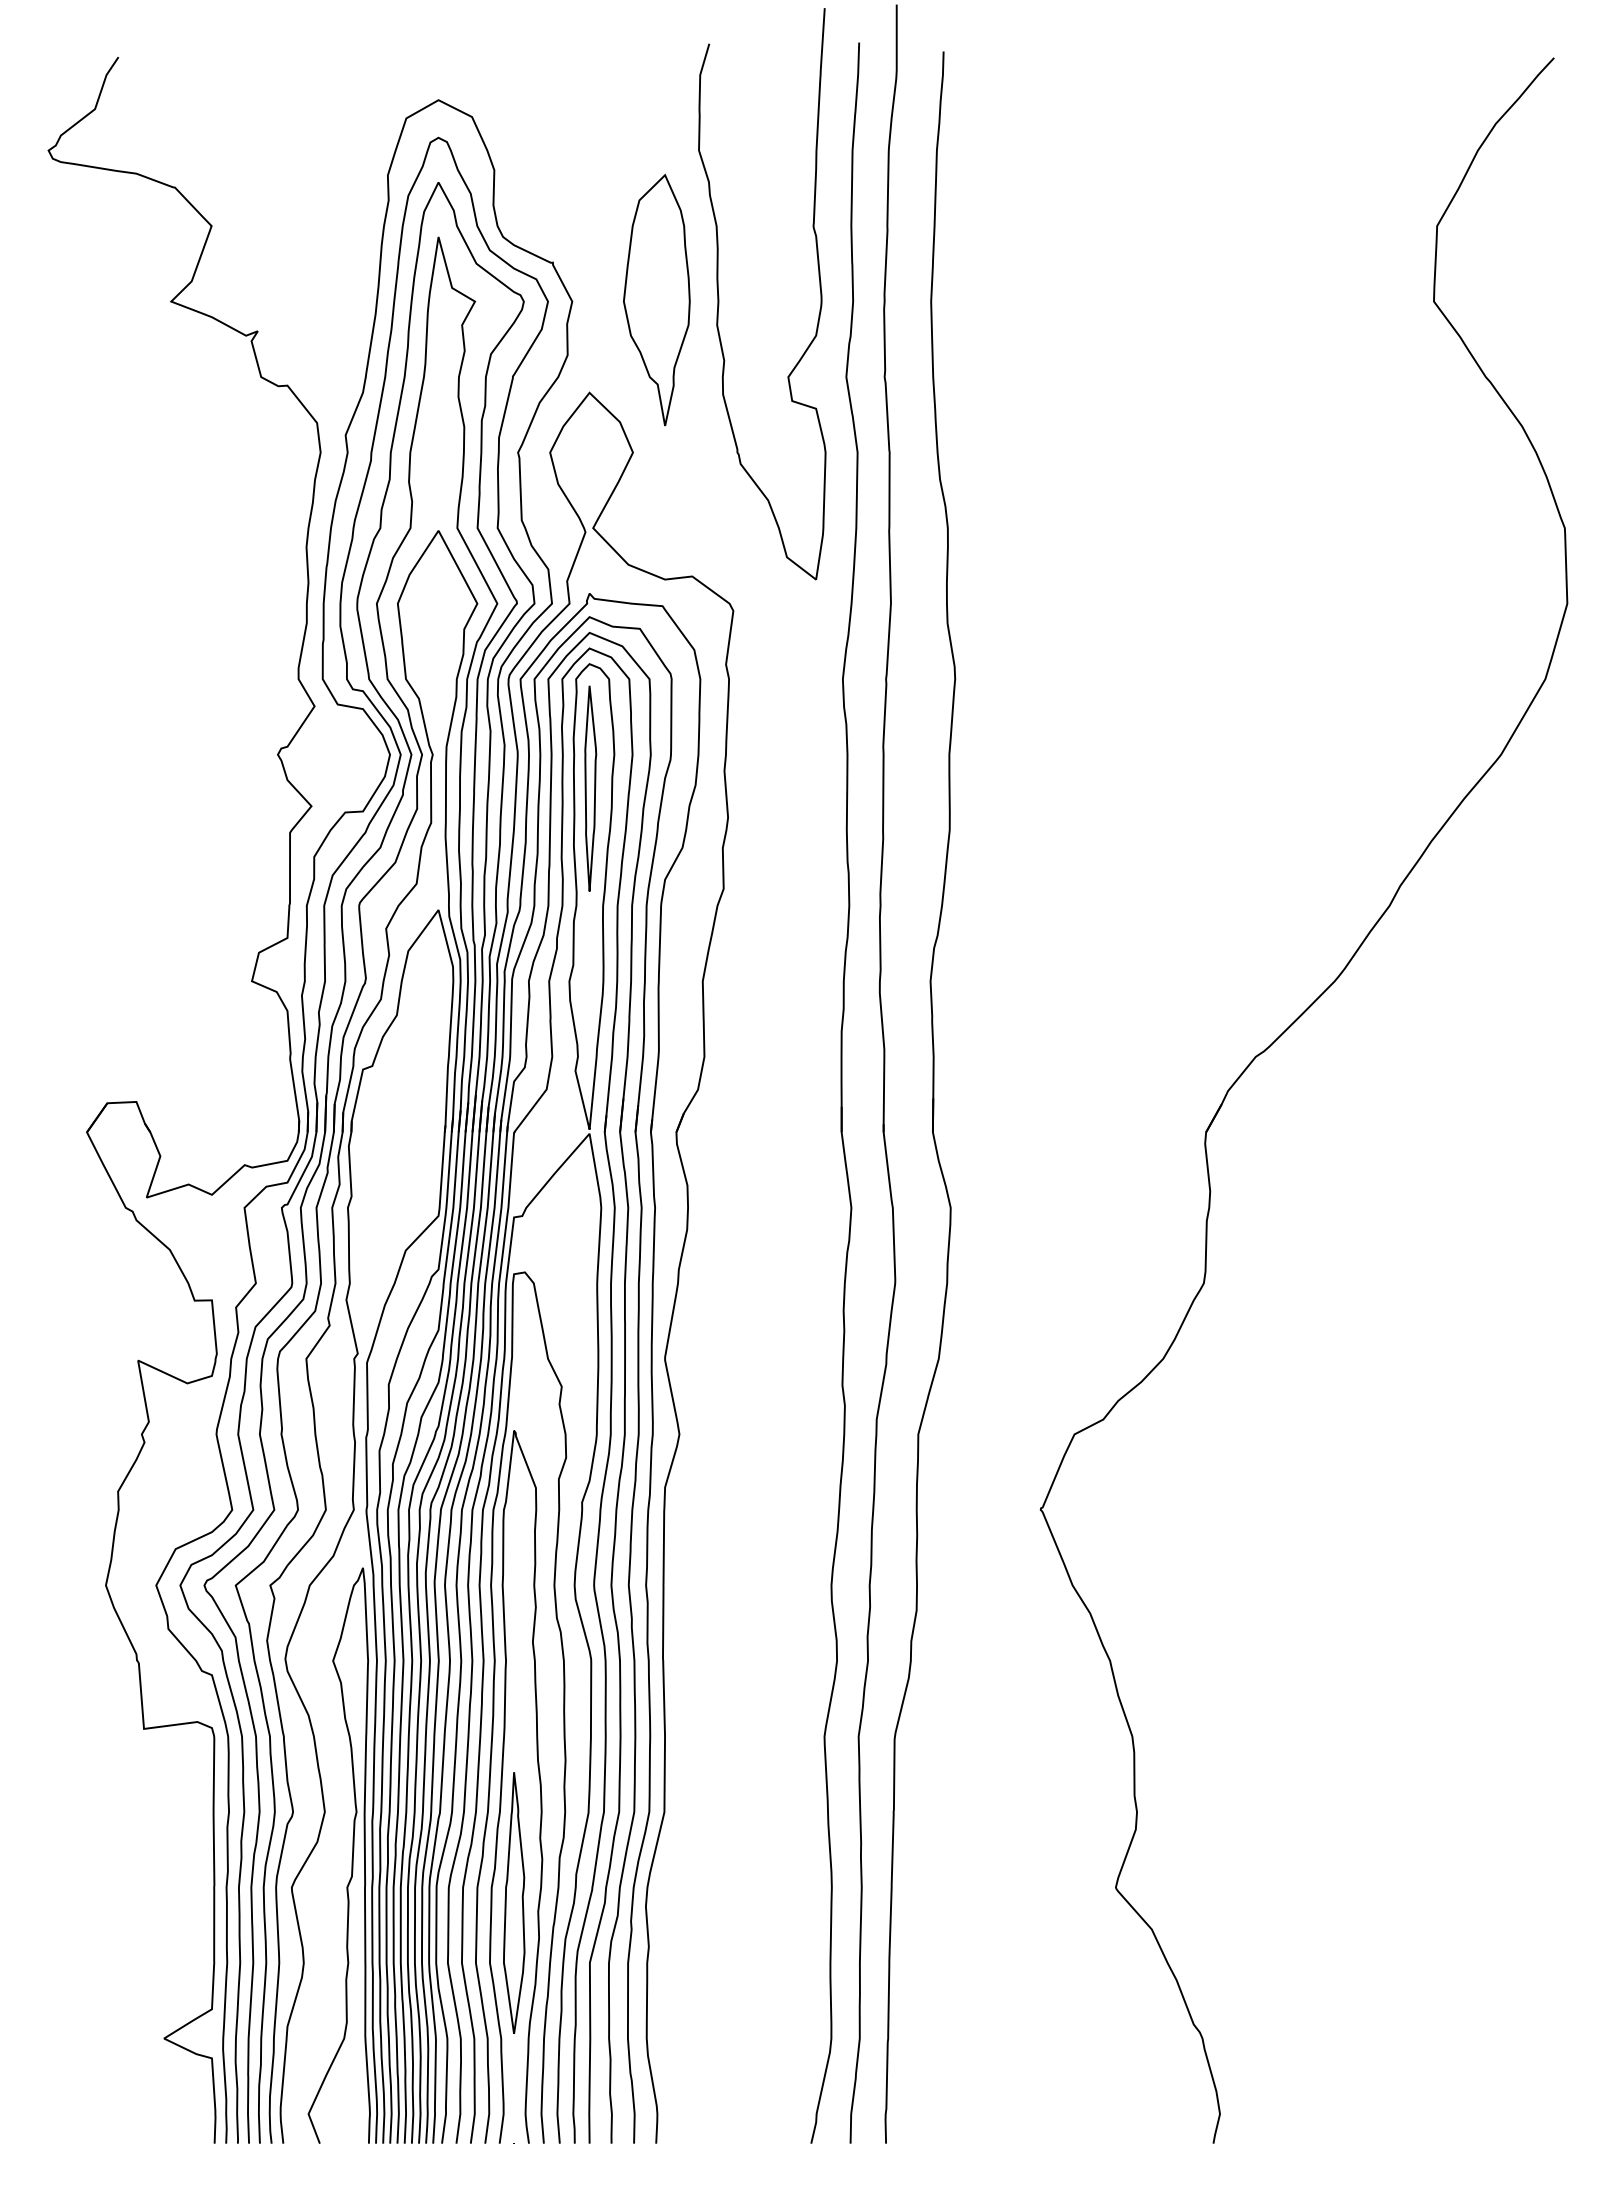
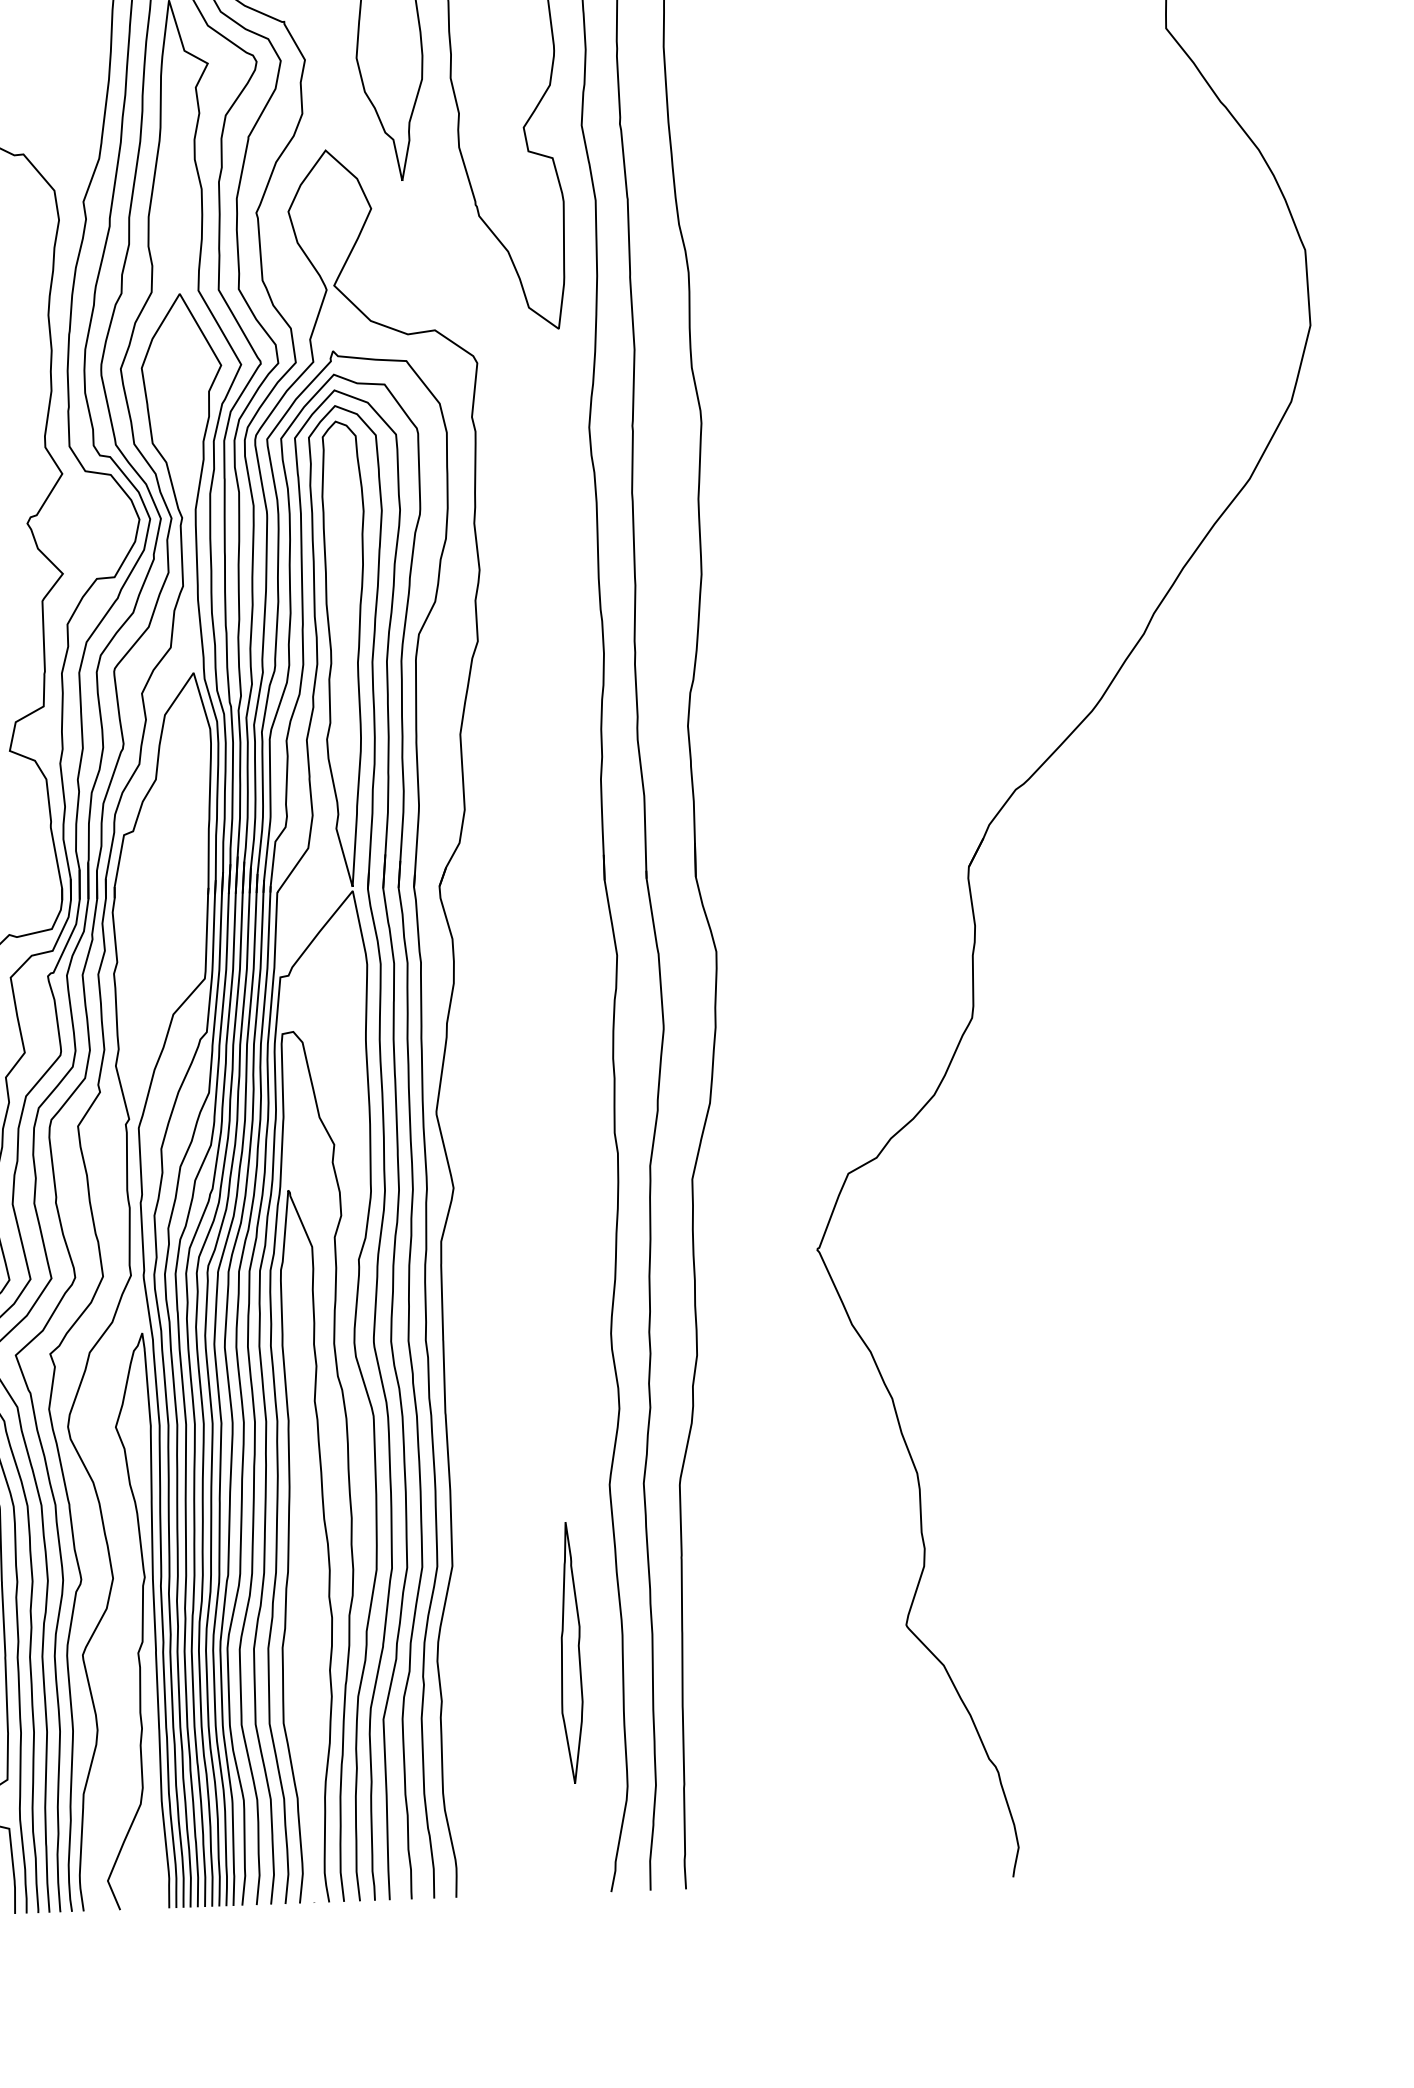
part: (590, 788) -> (341, 545), removed
part: (514, 1902) -> (570, 1652), moved

